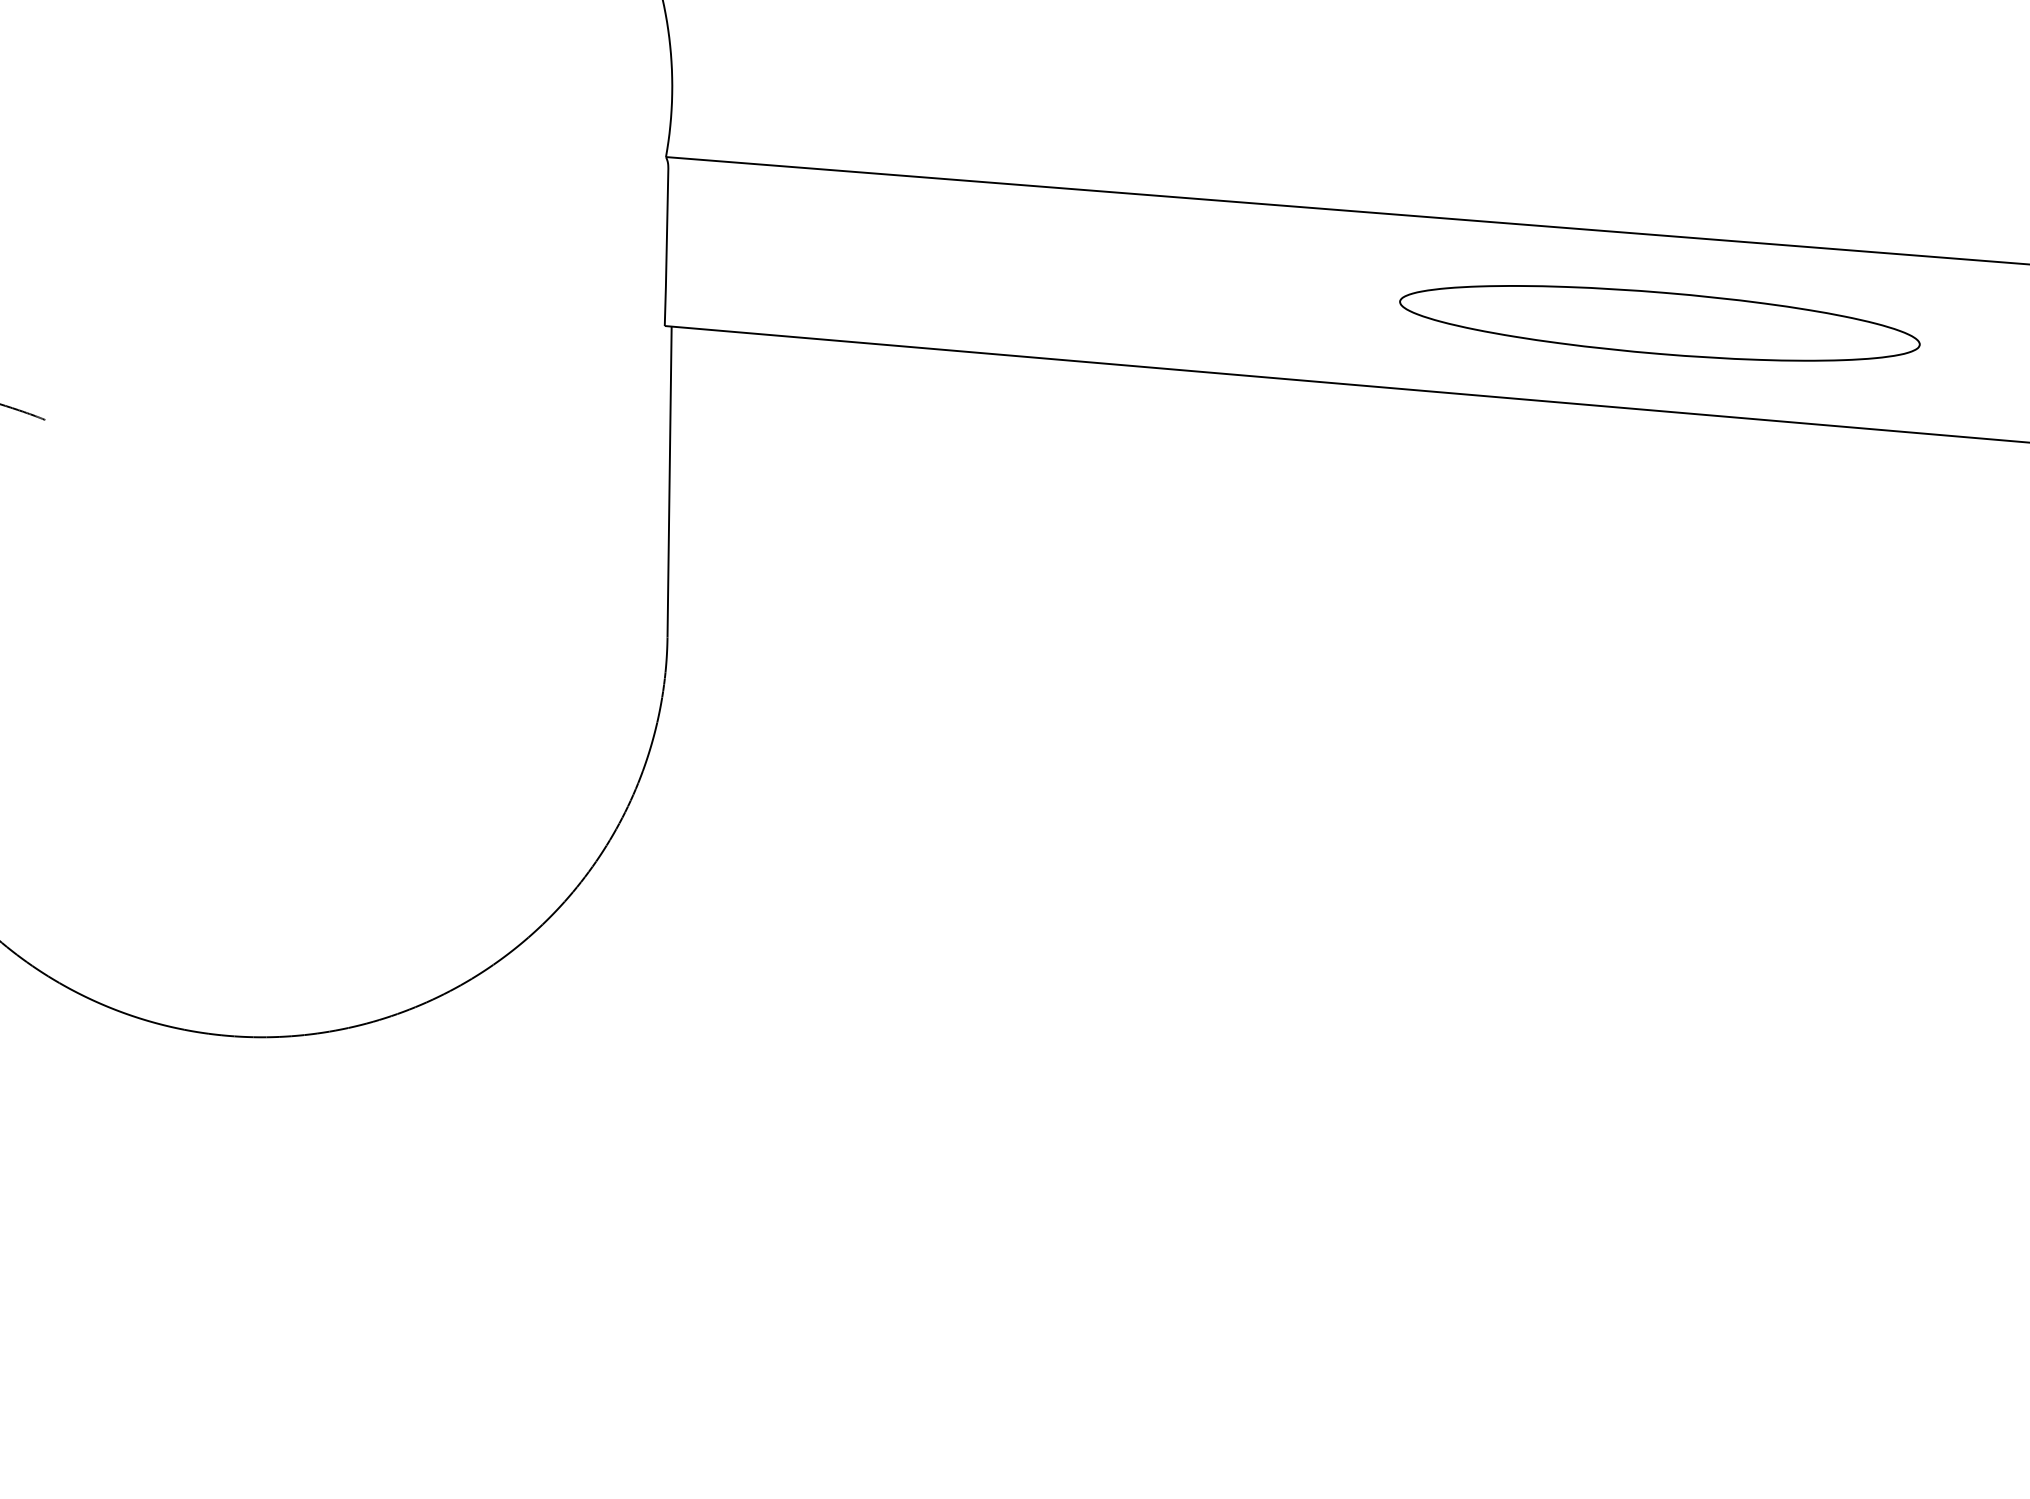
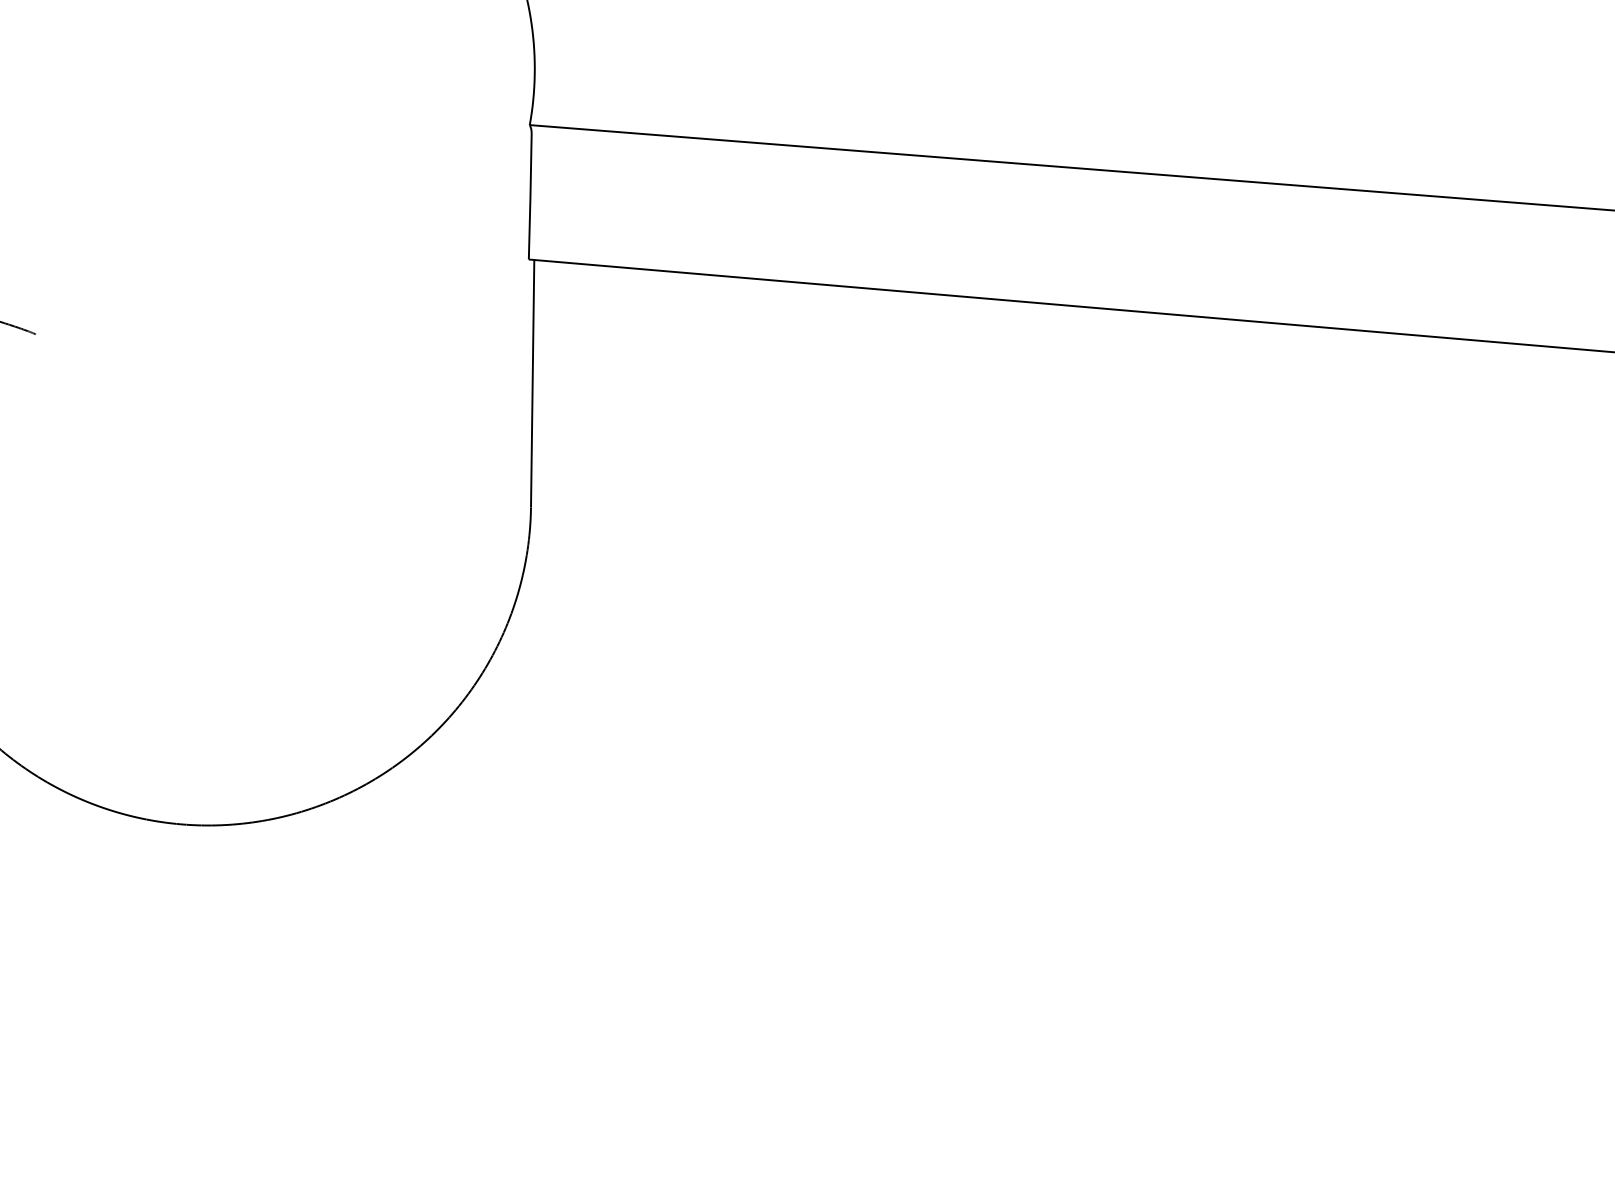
part: (1659, 323) -> (1320, 257), removed

